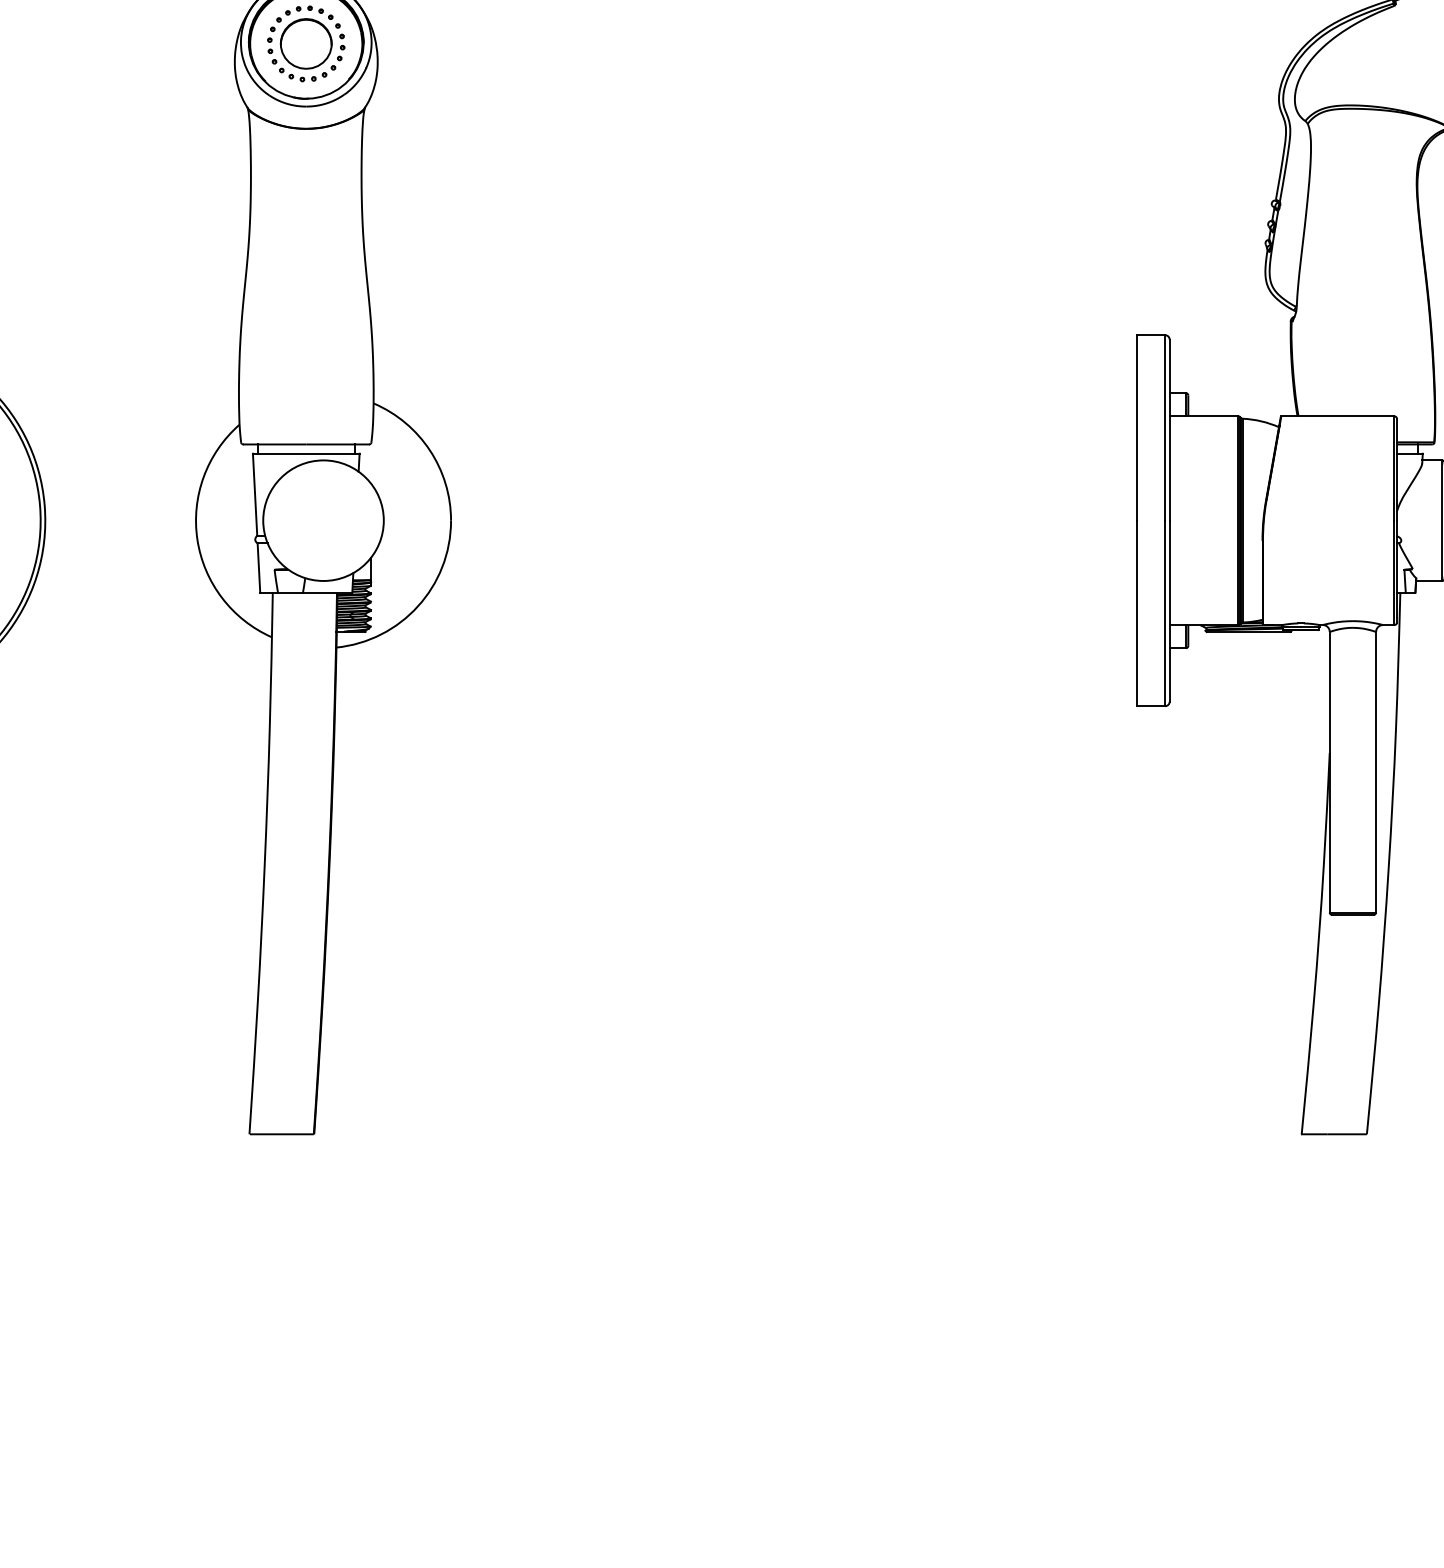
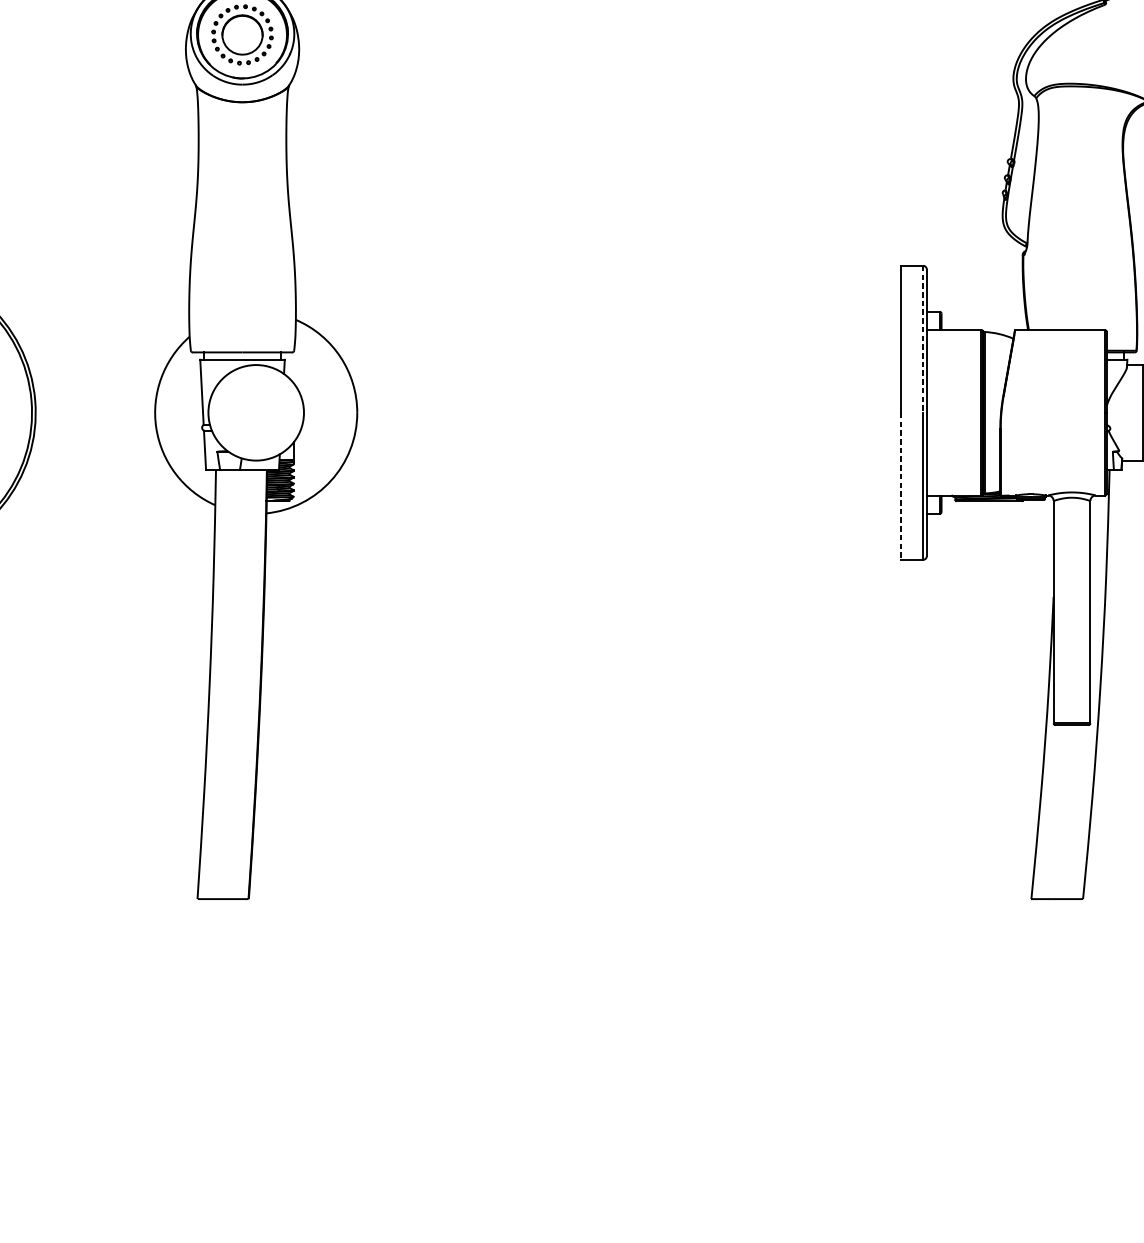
line: (1165, 427) -> (923, 338), solid -> dashed
line: (1137, 613) -> (901, 486), solid -> dashed

